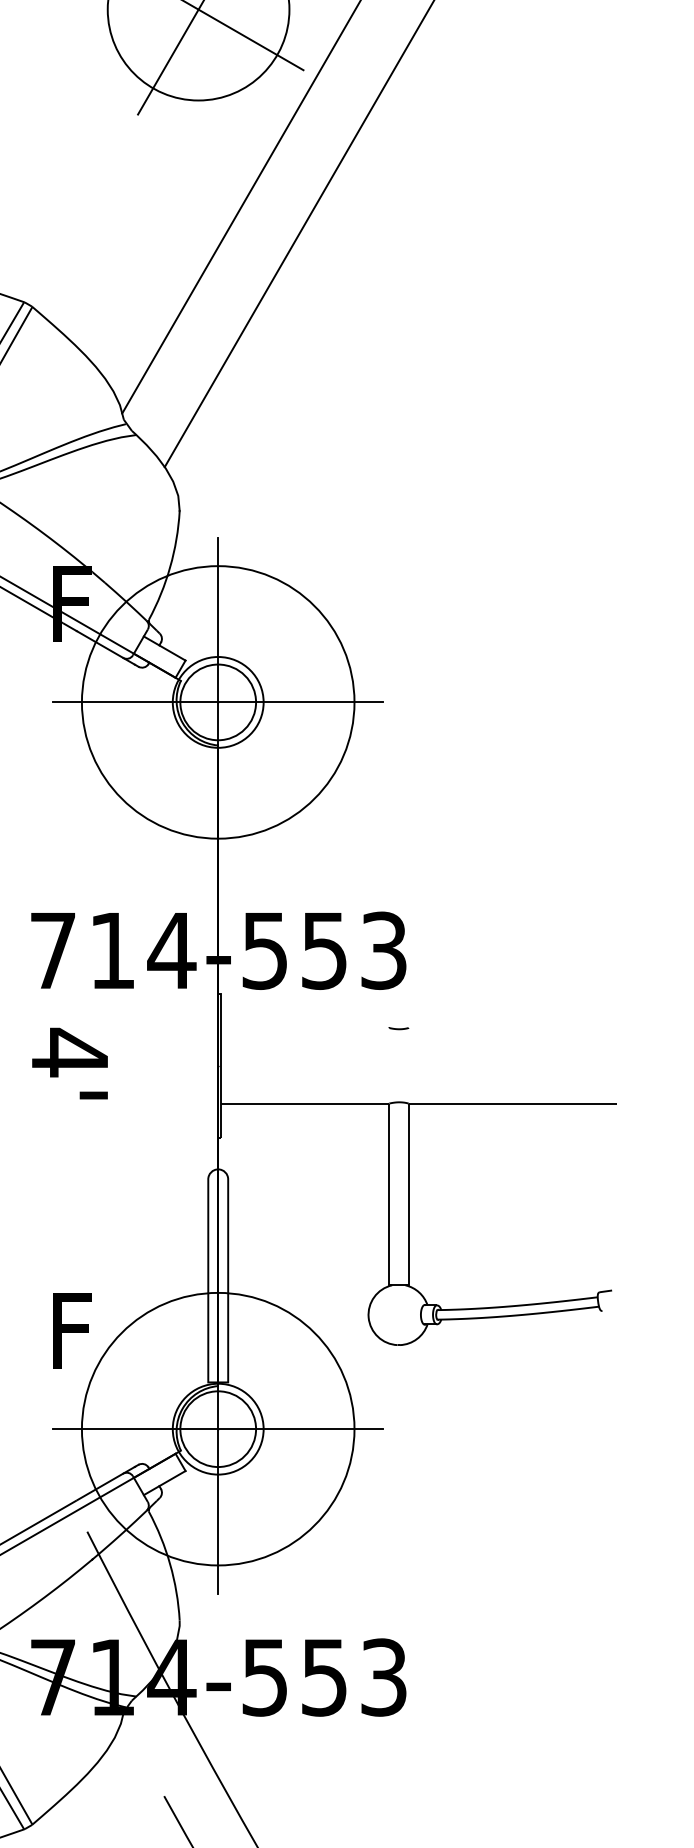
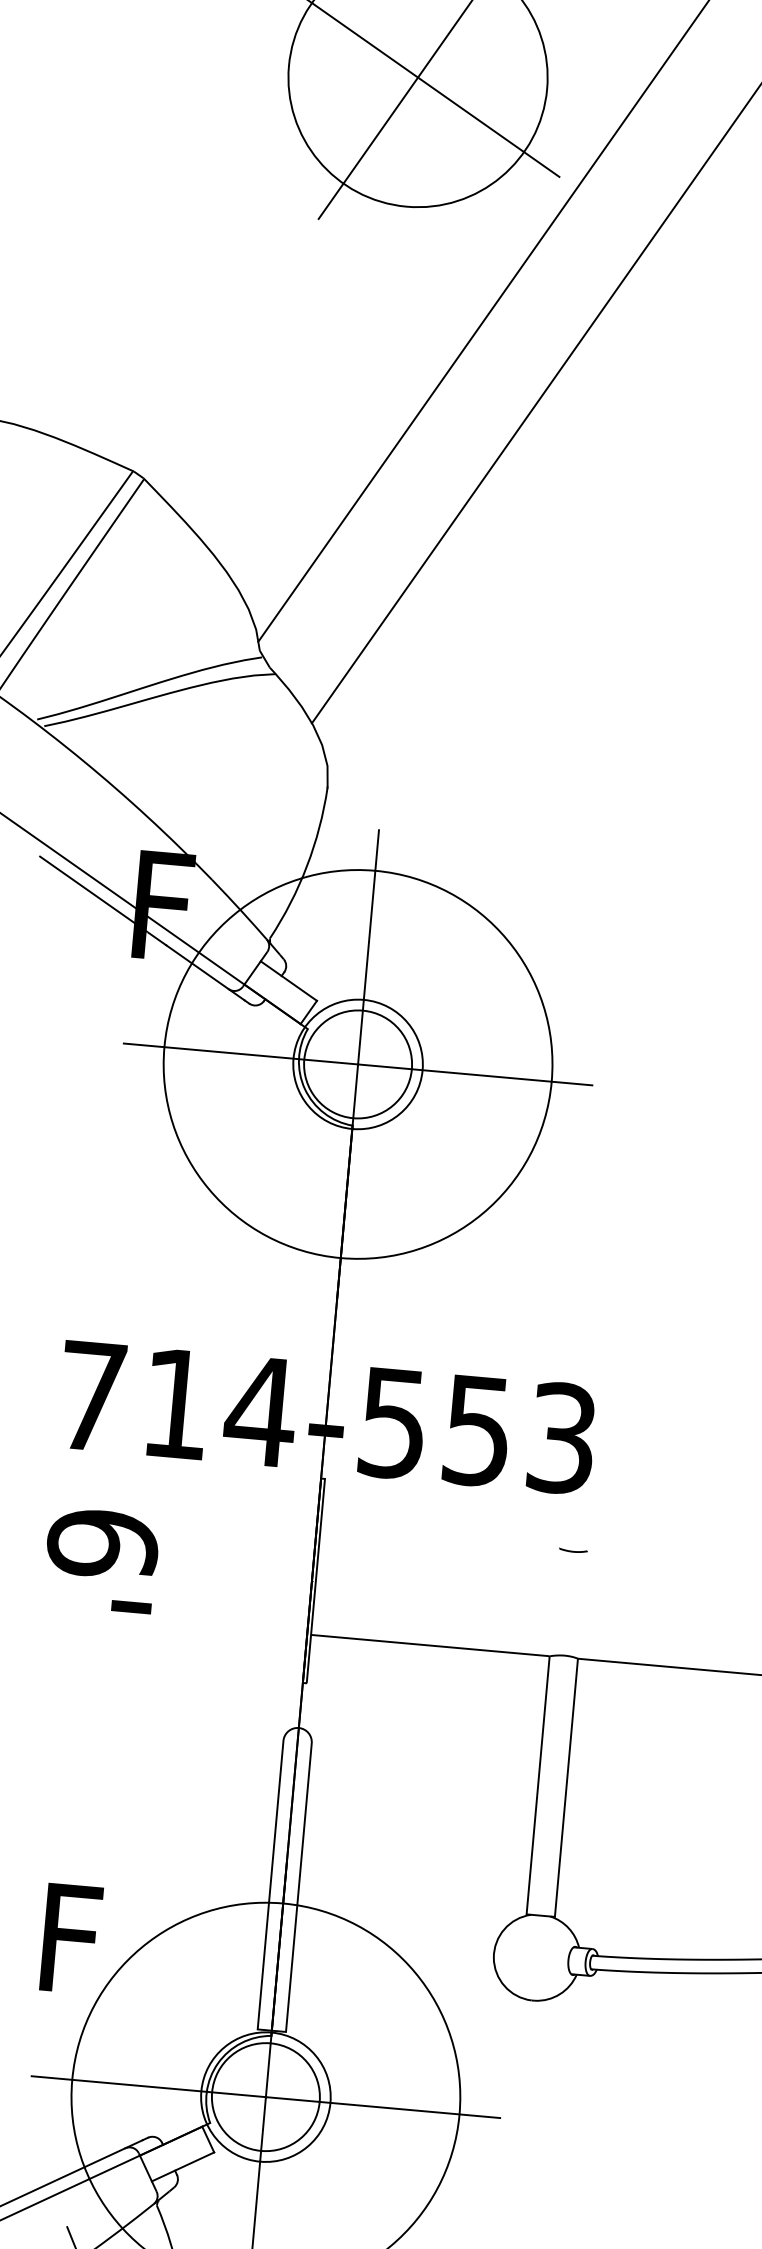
text: (69, 1052) -> (102, 1543), 4' -> 6'

